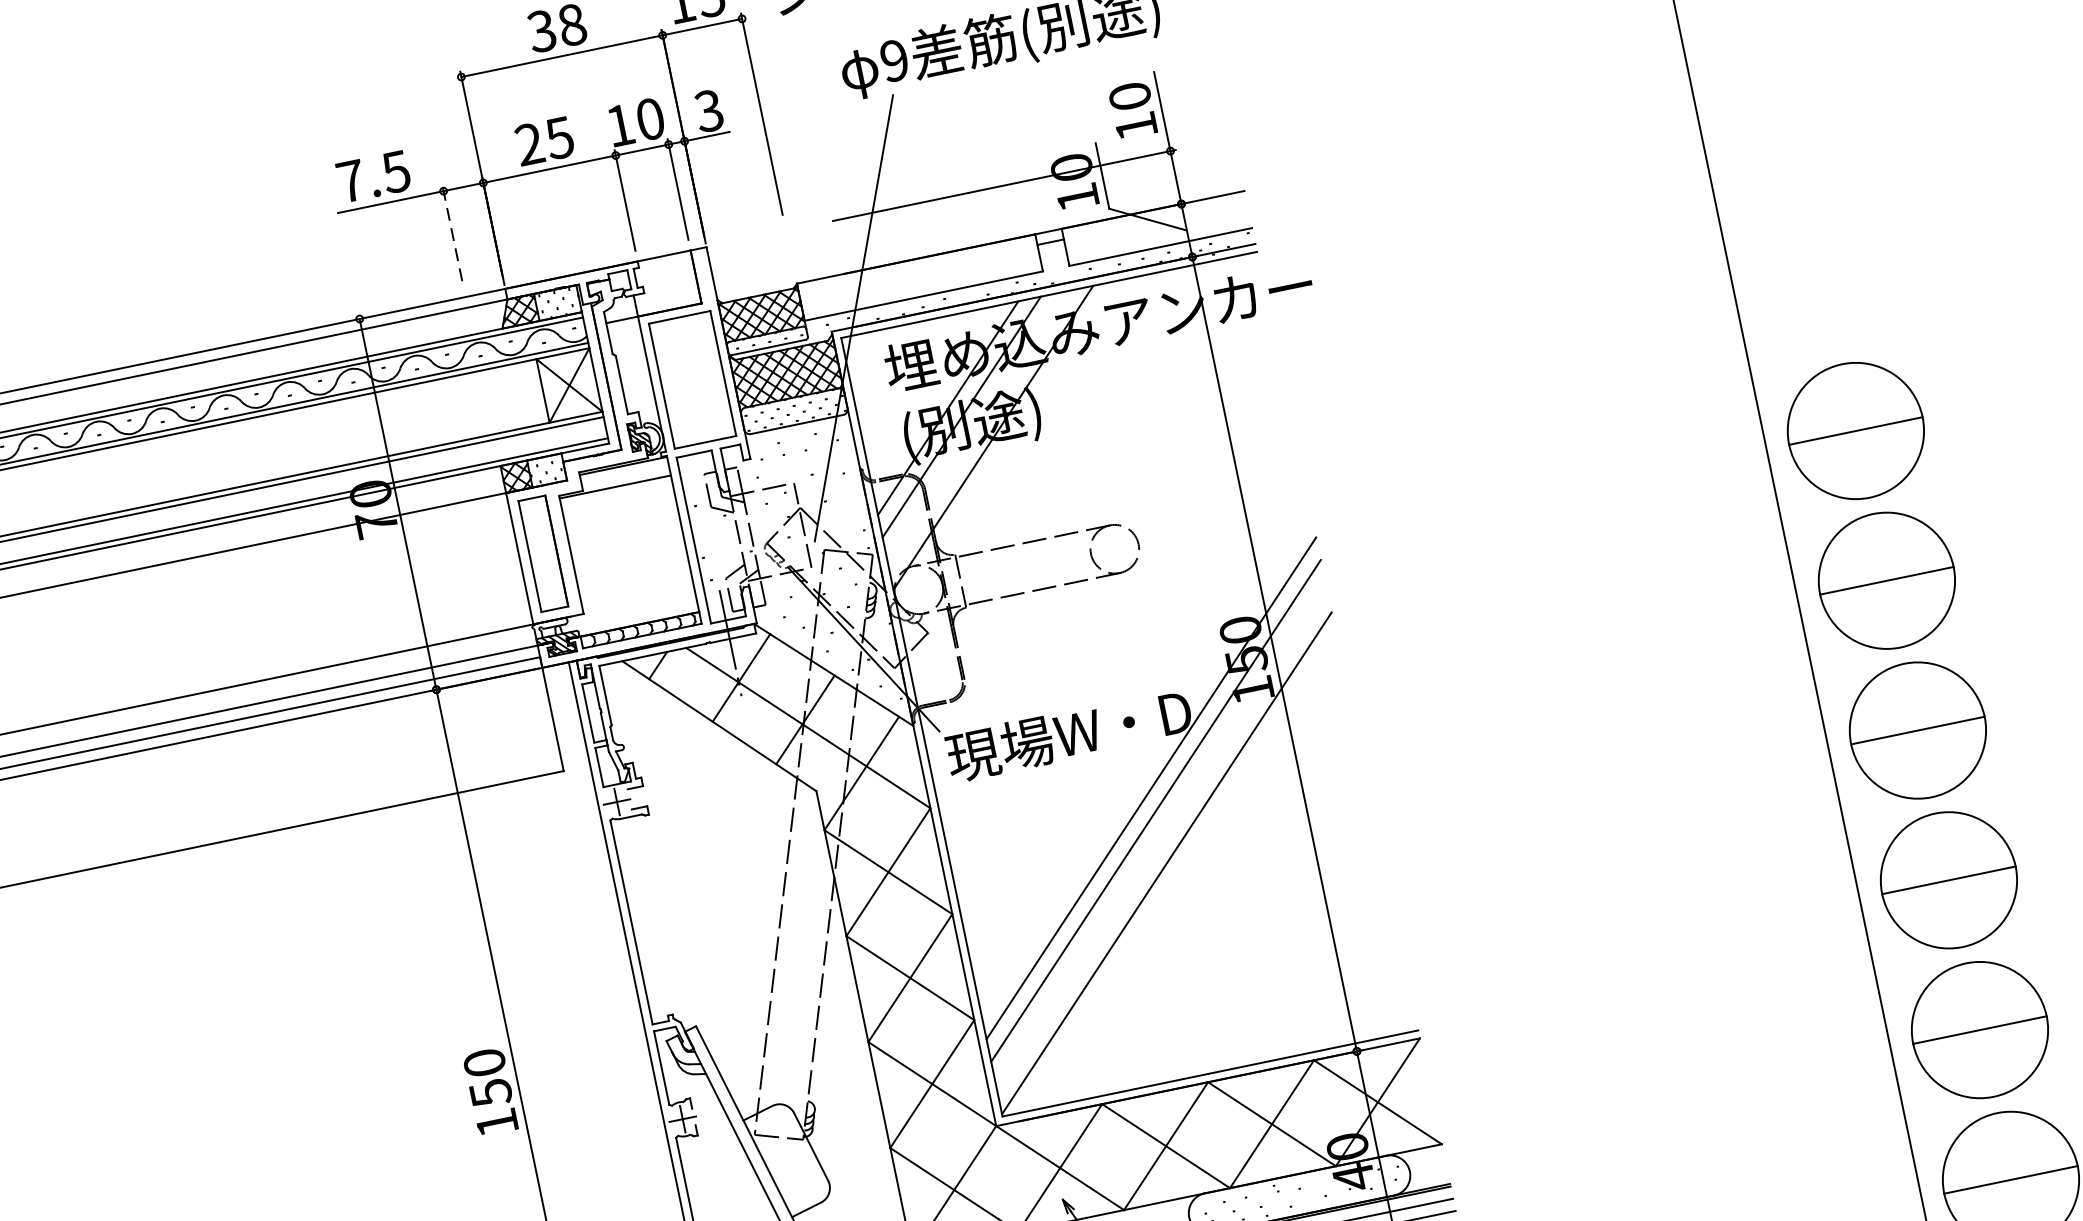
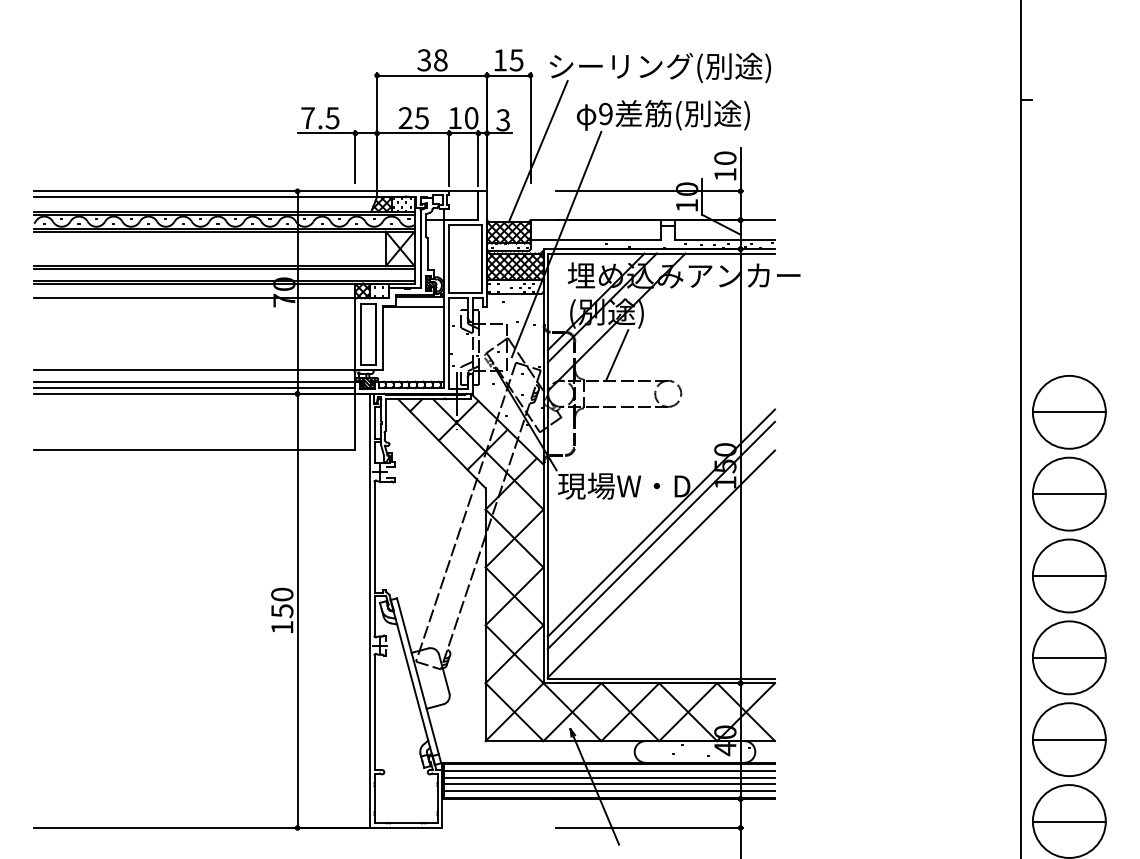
line: (783, 155) -> (537, 151), added
line: (452, 233) -> (355, 156), dashed -> solid
line: (1007, 498) -> (617, 355), added

